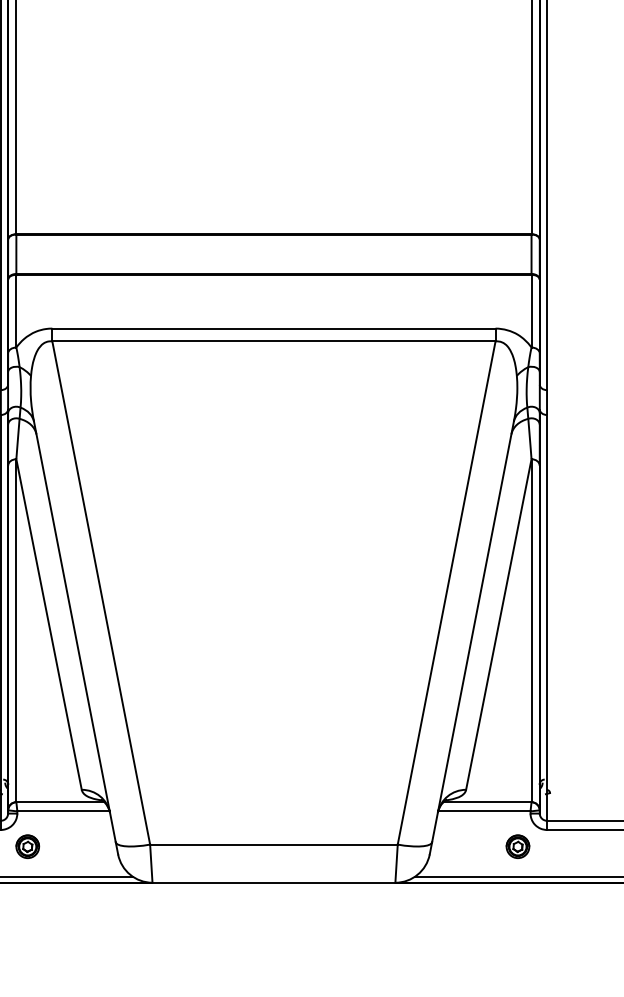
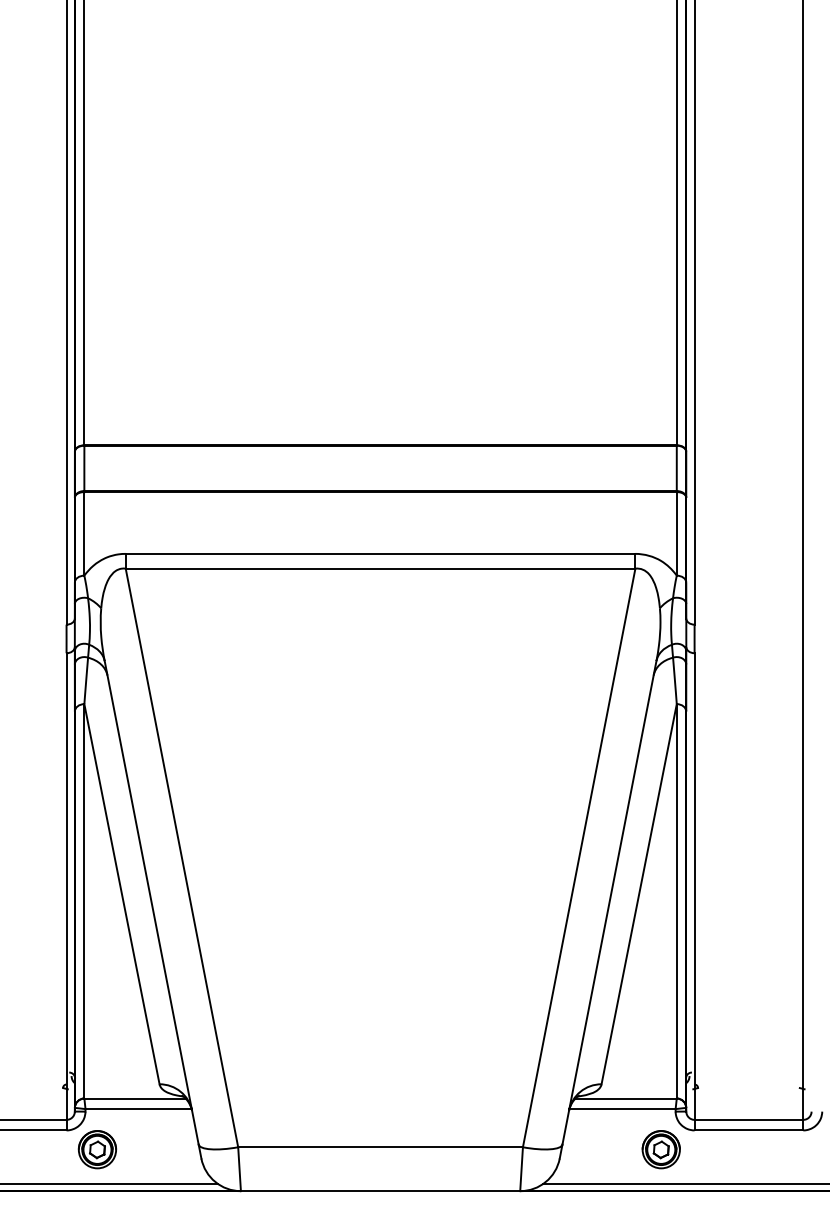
part: (27, 846) -> (97, 1149), size x1.43
part: (517, 846) -> (660, 1149), size x1.43

